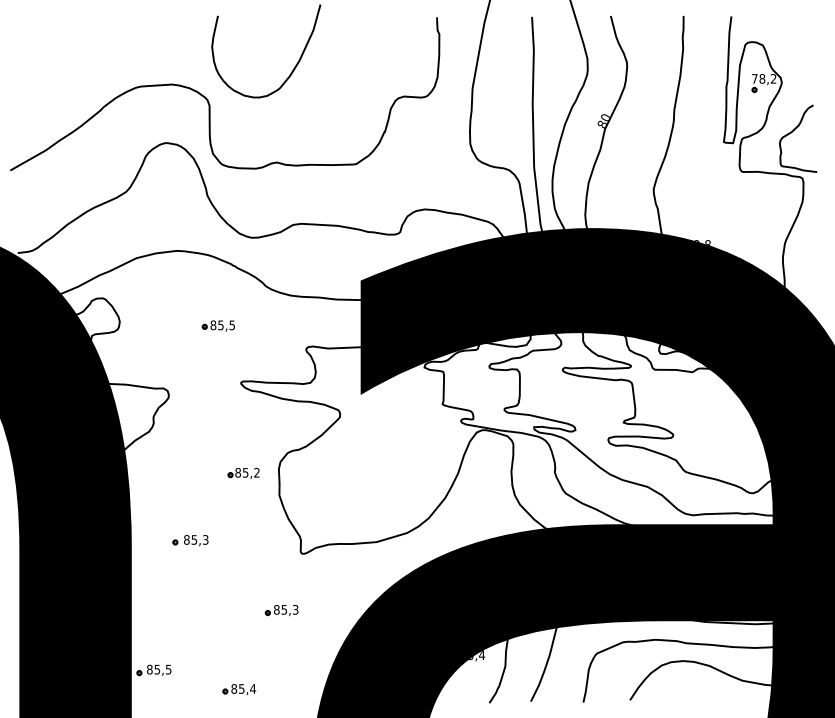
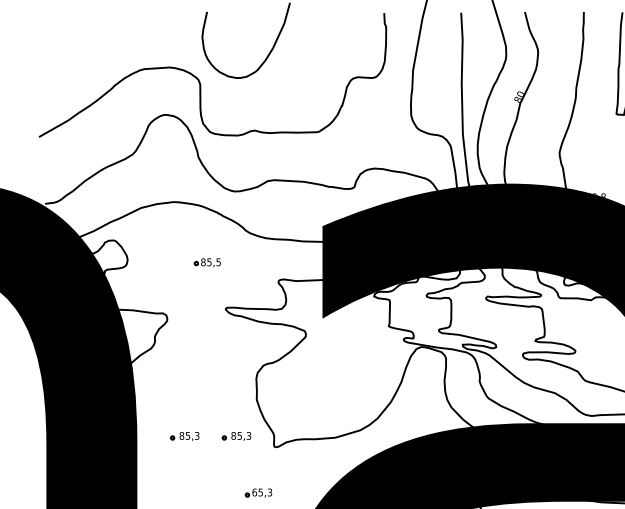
part: (243, 473) -> (227, 382), removed
part: (254, 540) -> (236, 436), added
text: (276, 609) -> (254, 492), 85,3 -> 65,3

